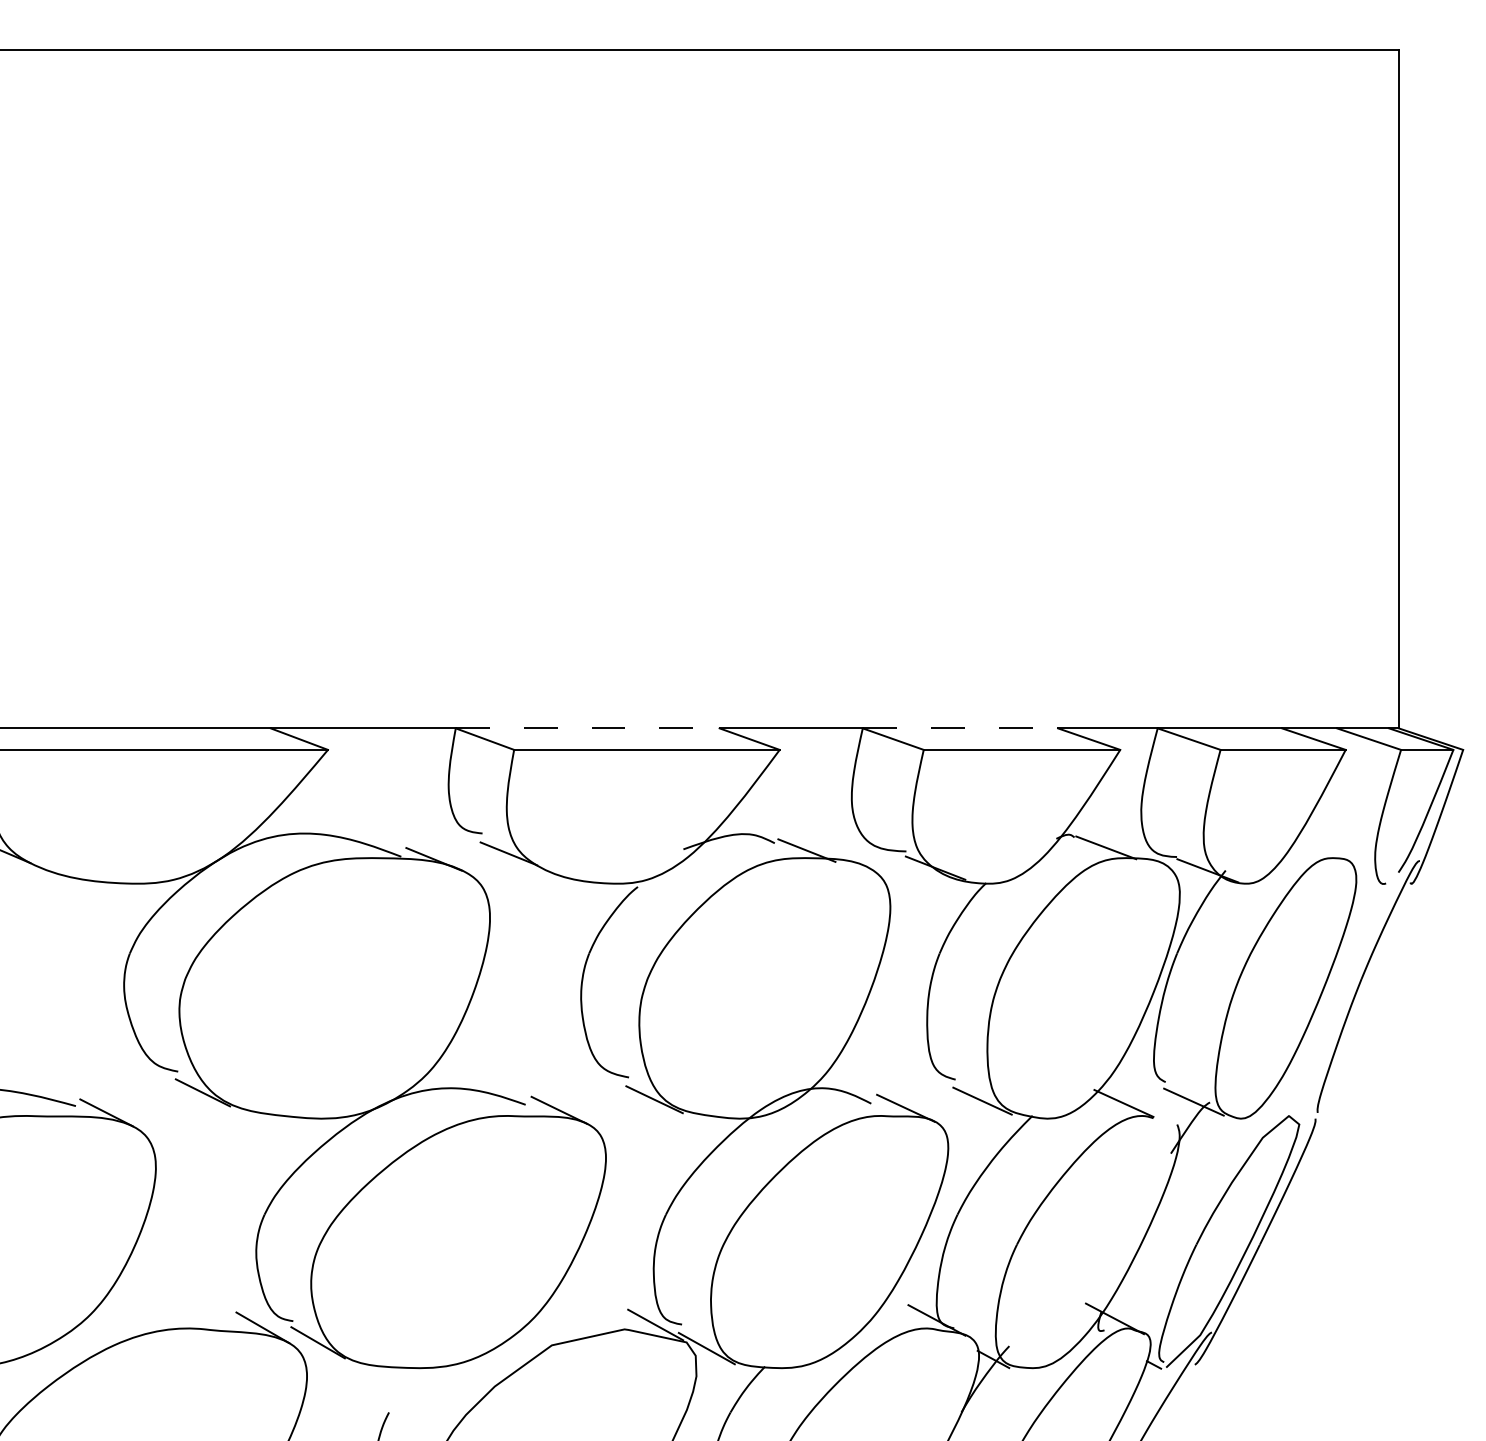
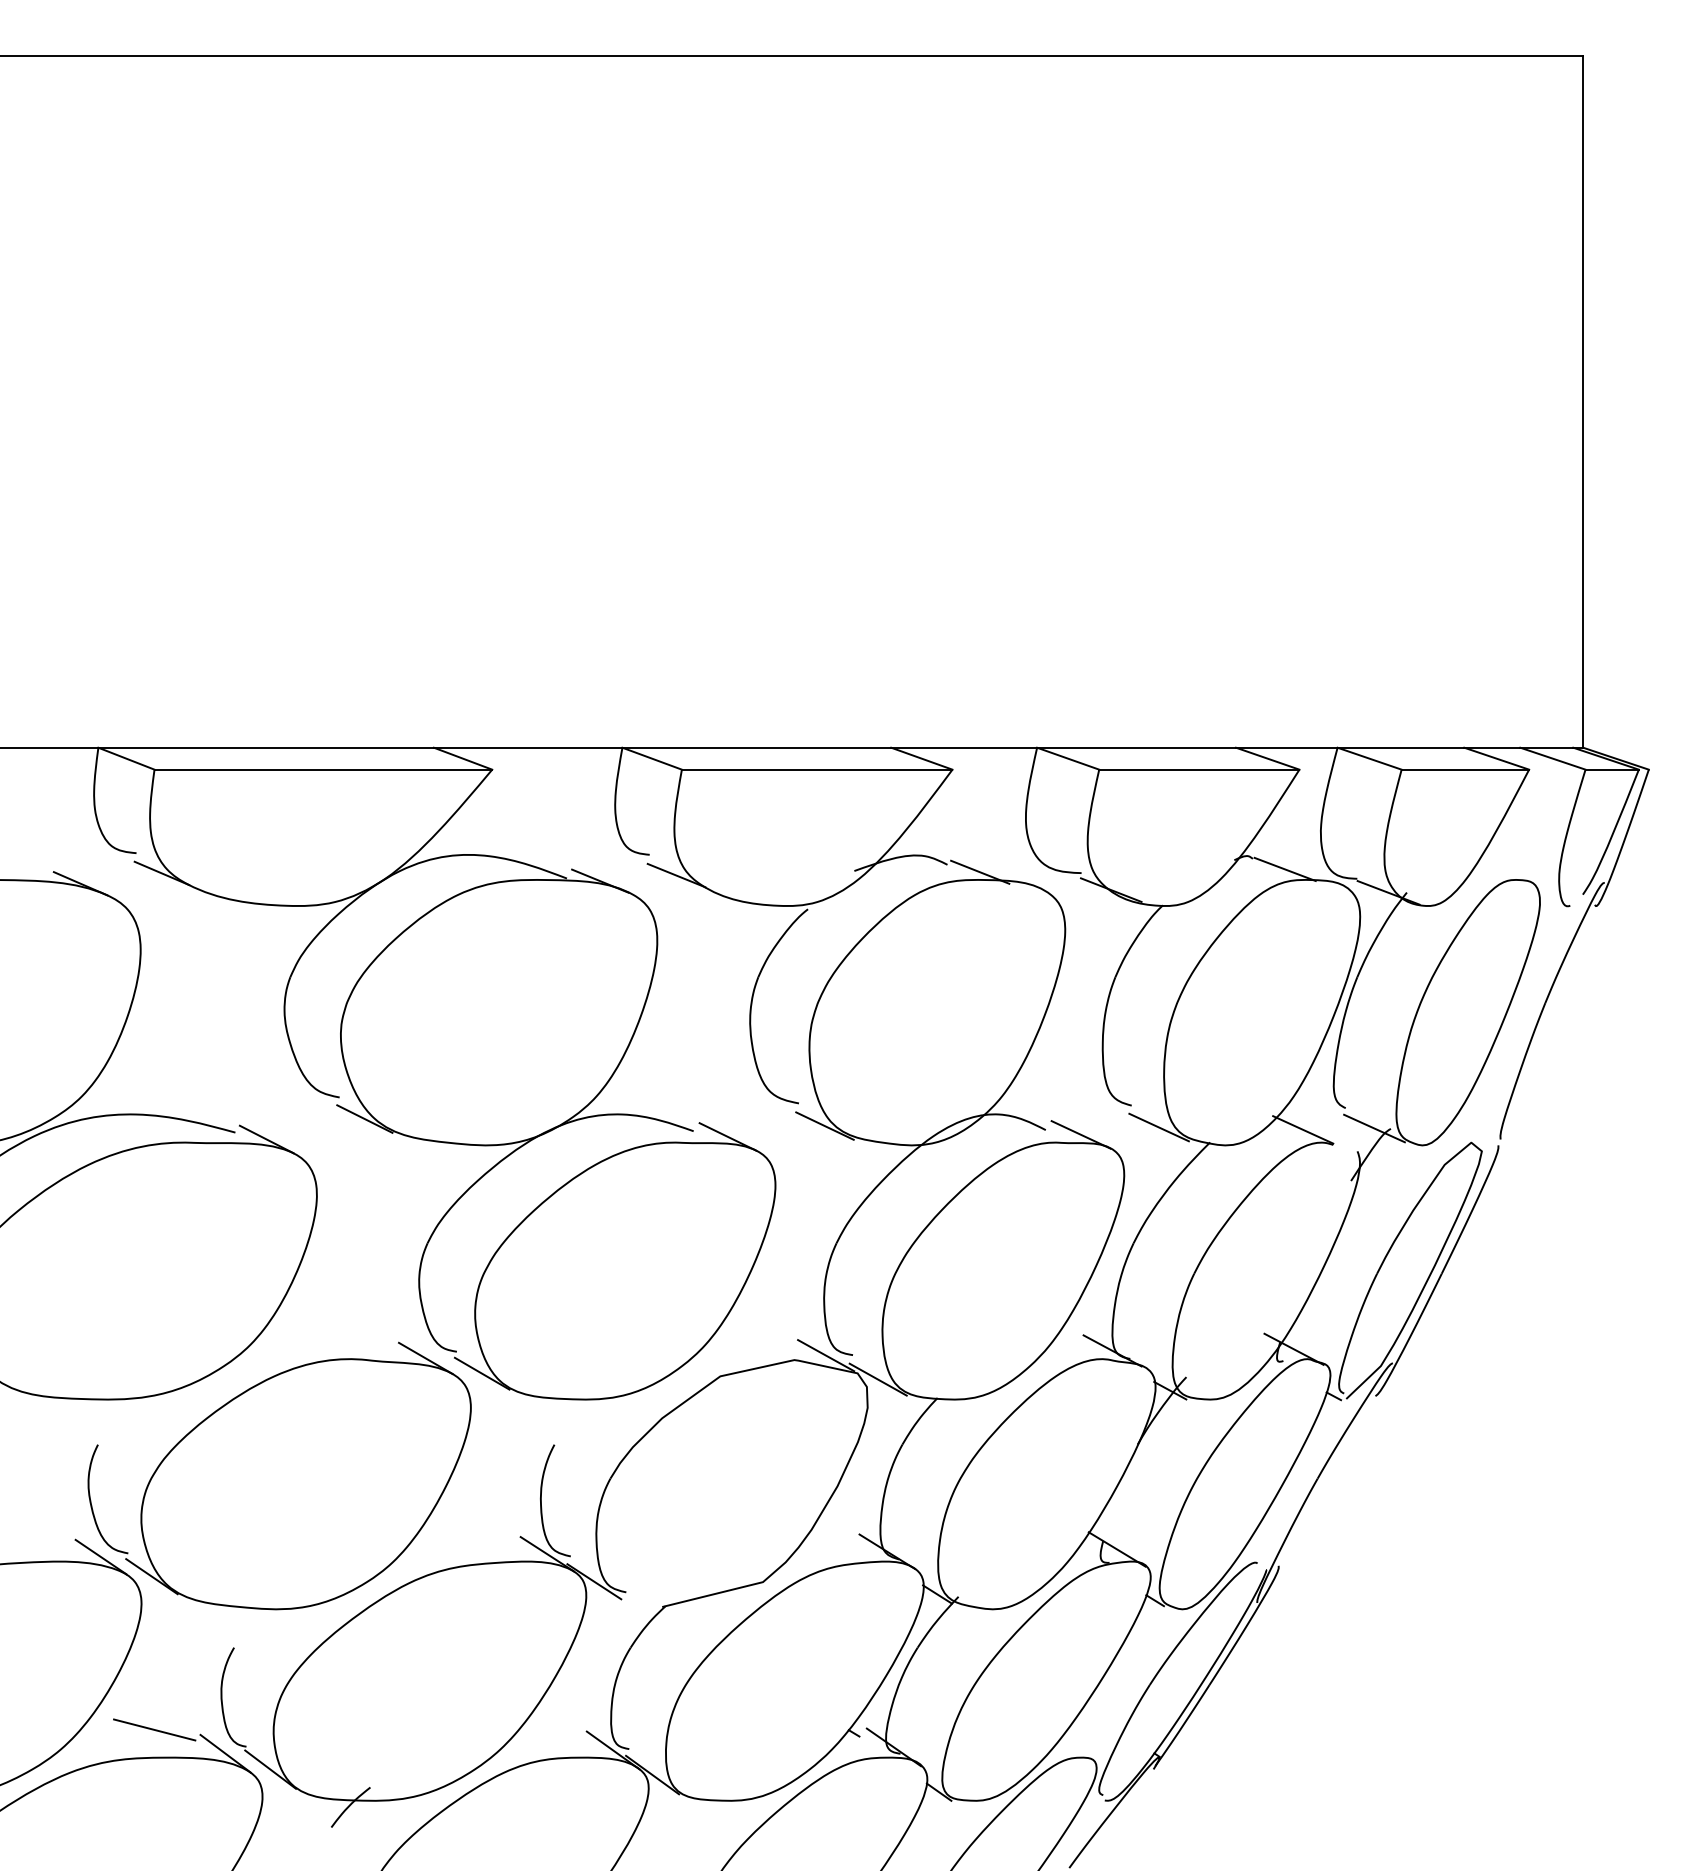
line: (588, 728) -> (757, 747), dashed -> solid
line: (961, 728) -> (1137, 747), dashed -> solid

